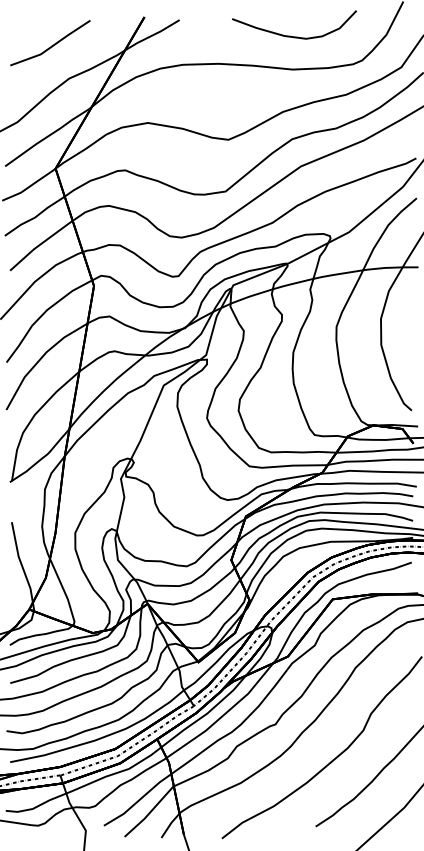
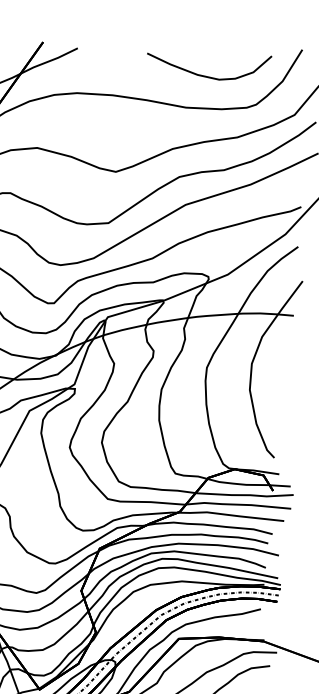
curve: (290, 35) -> (203, 75), moved

